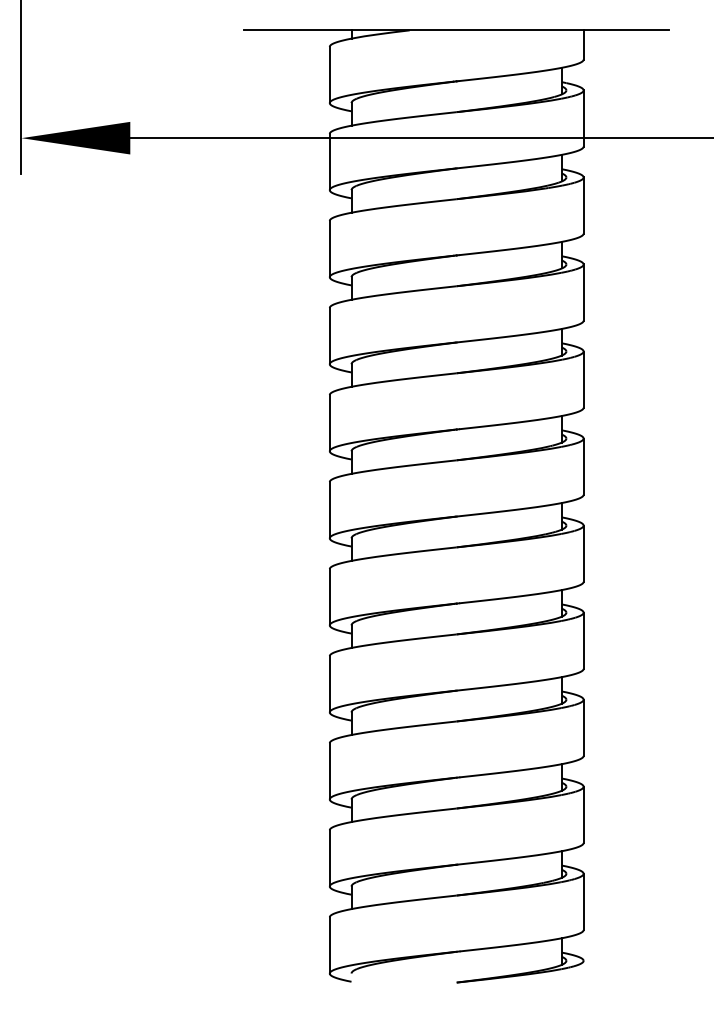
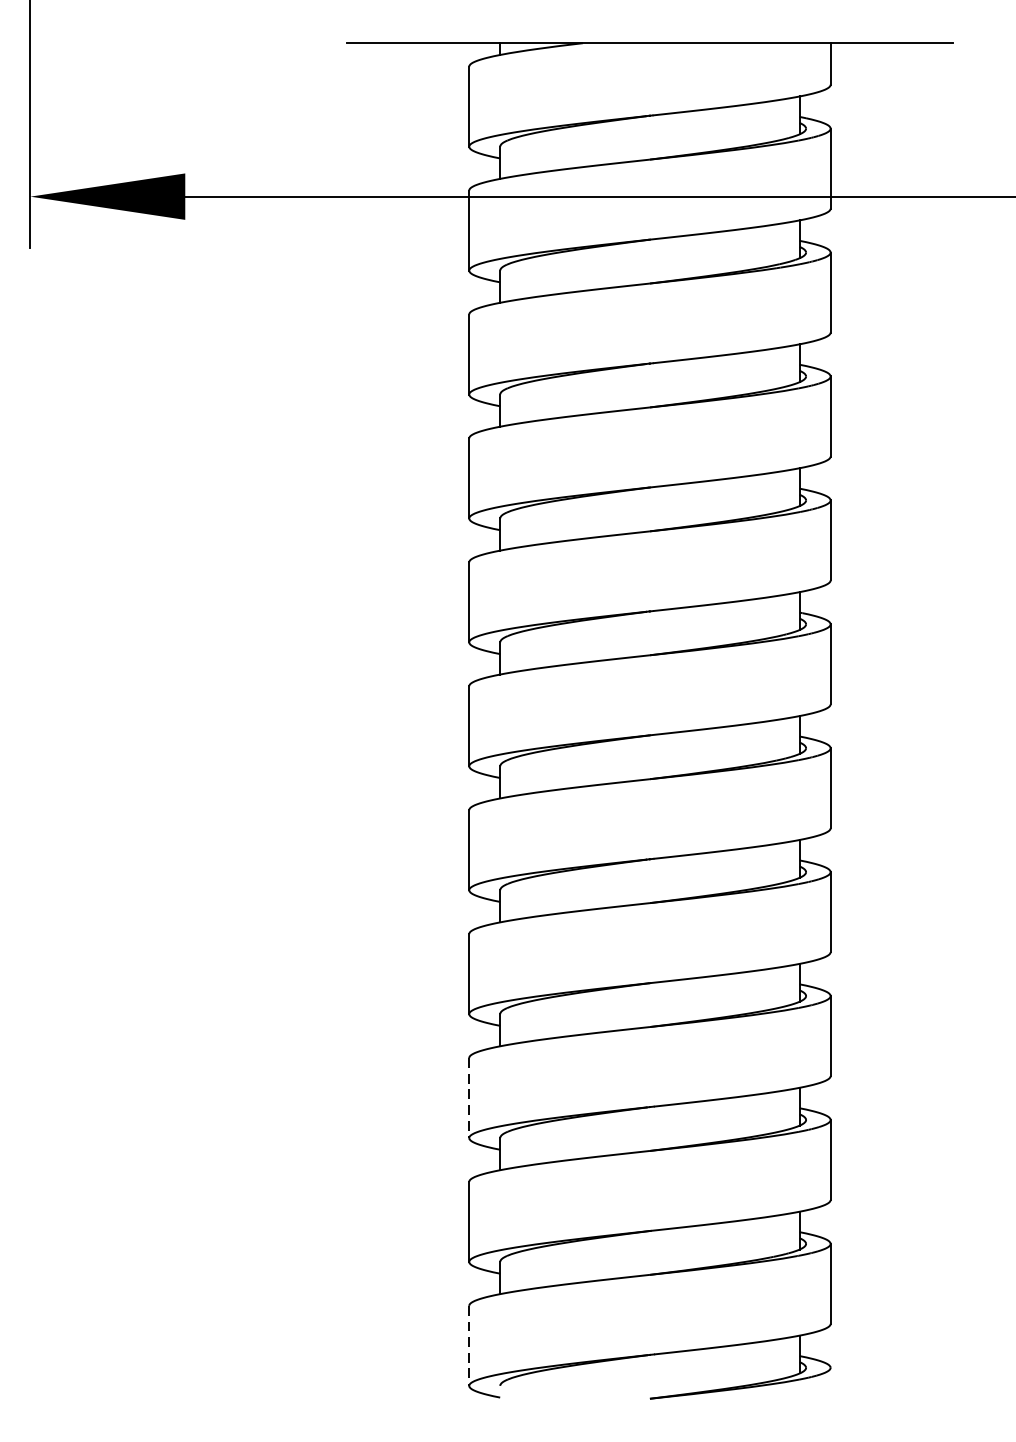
line: (329, 771) -> (468, 1098), solid -> dashed
line: (329, 945) -> (468, 1345), solid -> dashed

